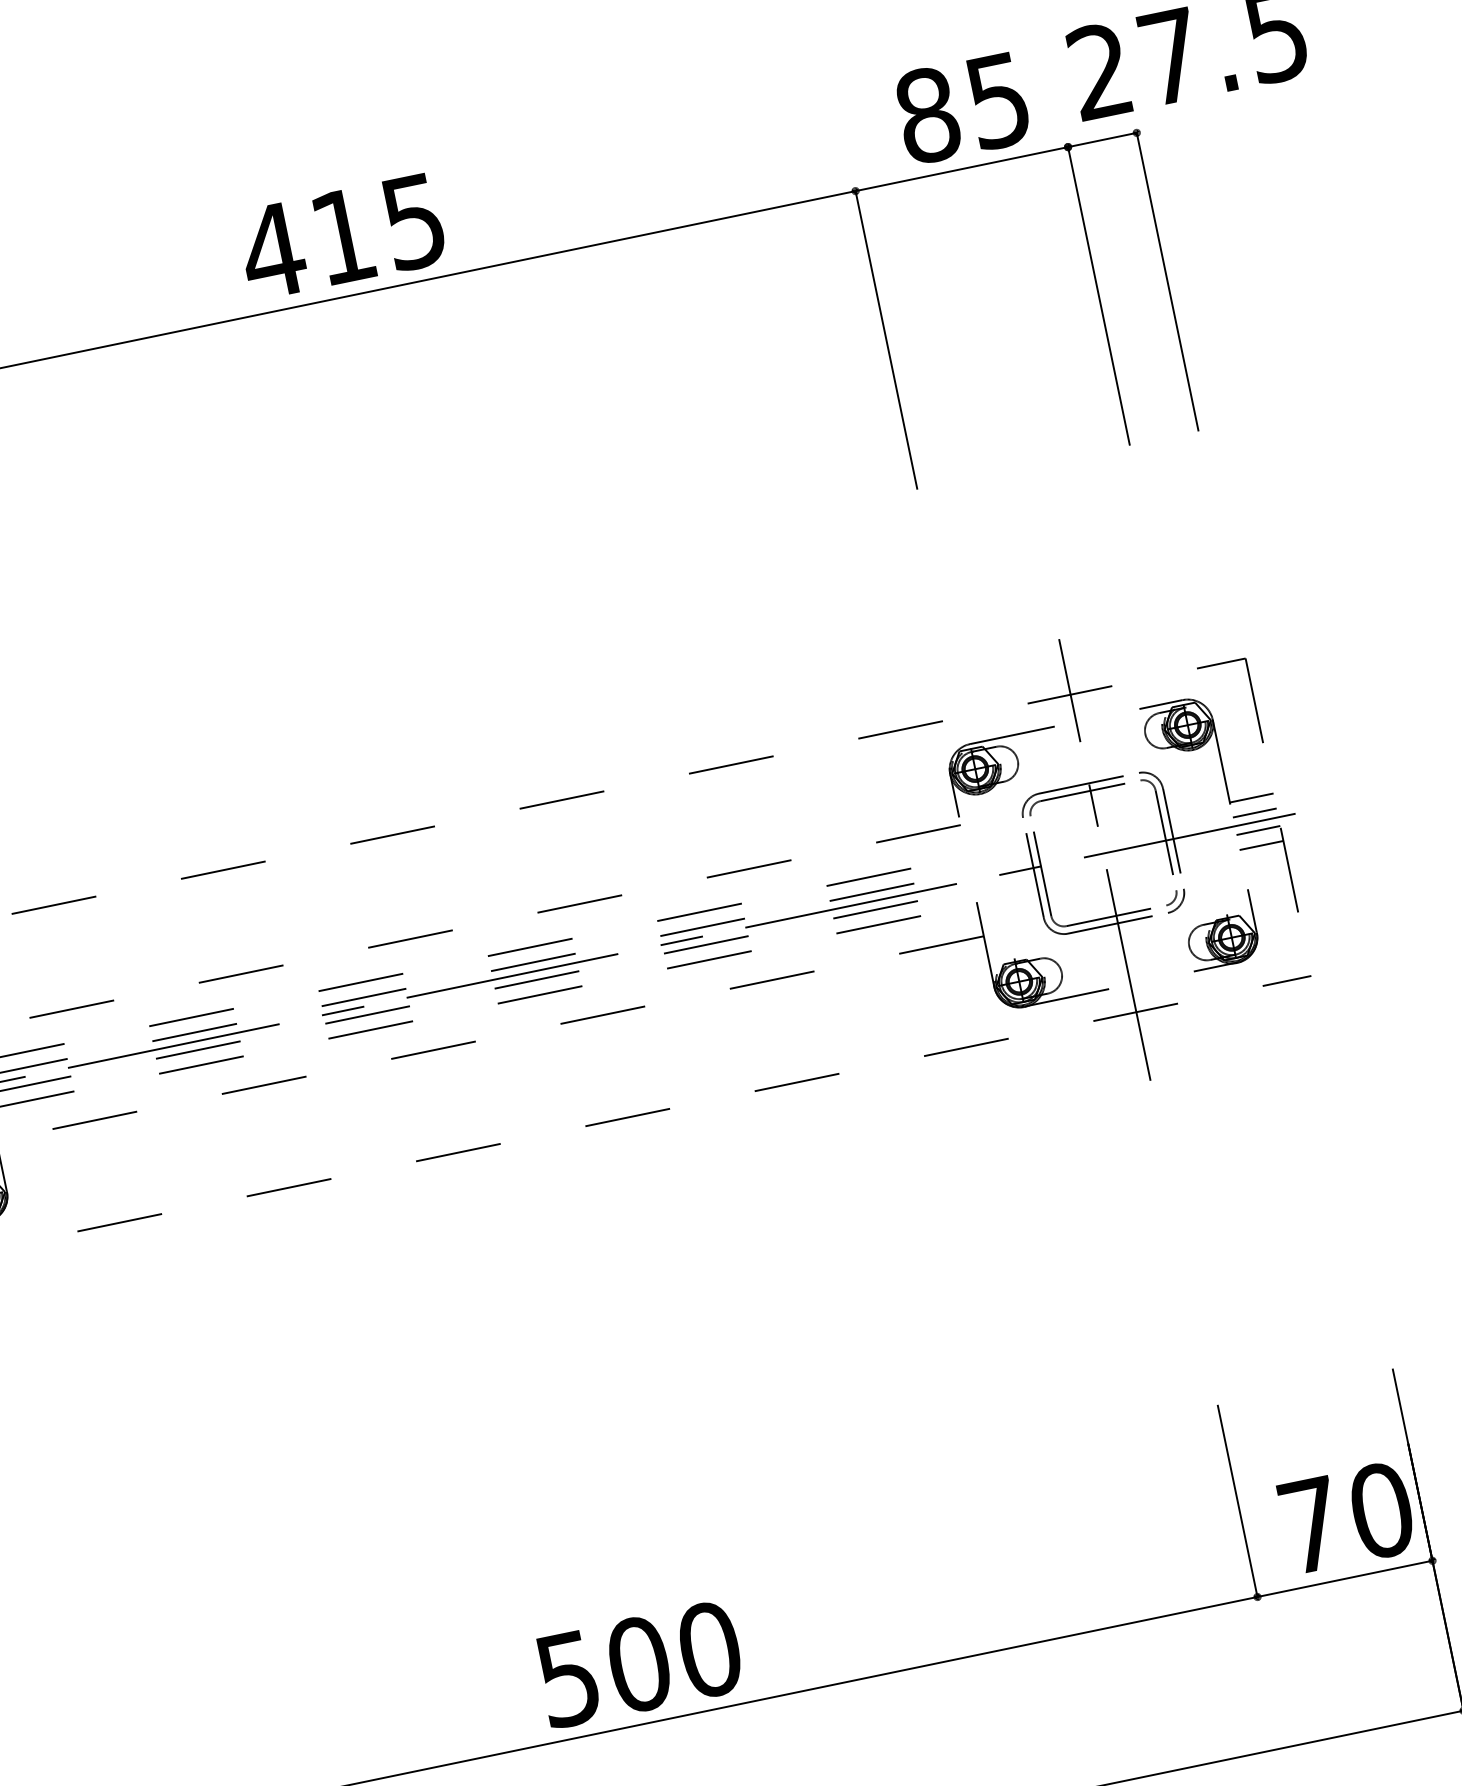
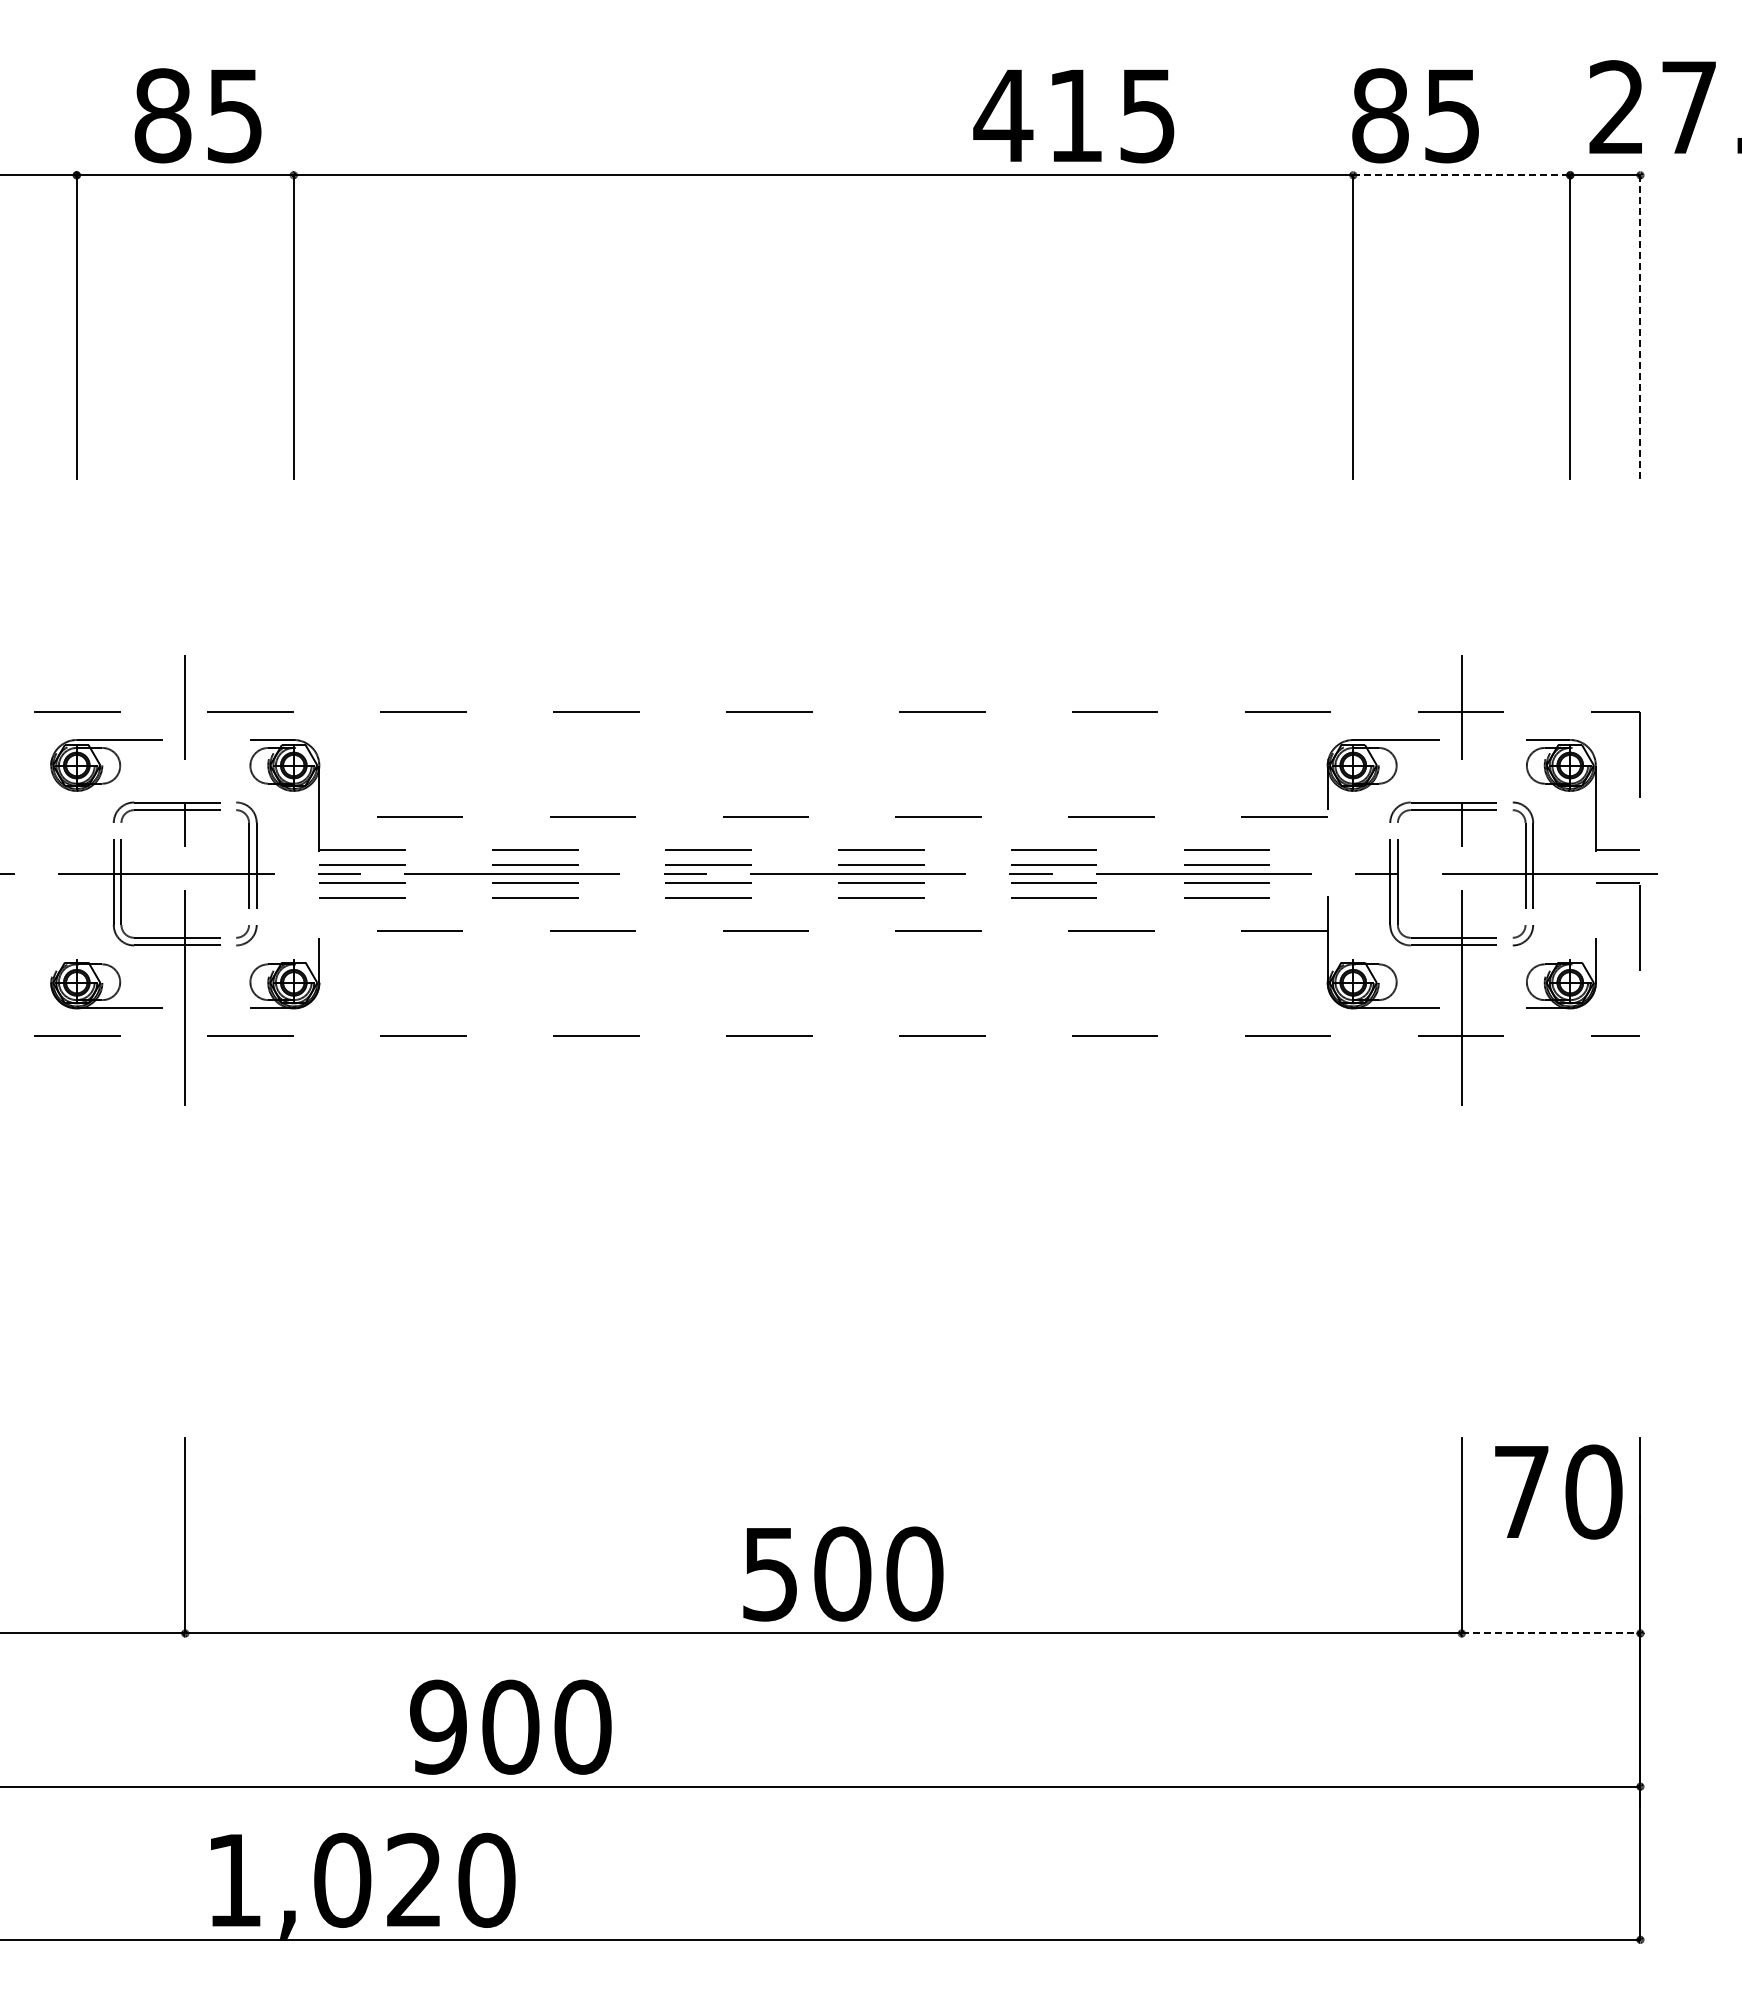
text: (962, 108) -> (1415, 115), moved
line: (961, 169) -> (1461, 175), solid -> dashed
text: (341, 237) -> (1073, 116), moved
line: (1167, 281) -> (1640, 327), solid -> dashed
line: (1254, 813) -> (1617, 865), removed
line: (1260, 845) -> (1617, 898), removed
text: (1346, 1517) -> (1558, 1491), moved
line: (1345, 1578) -> (1551, 1633), solid -> dashed

